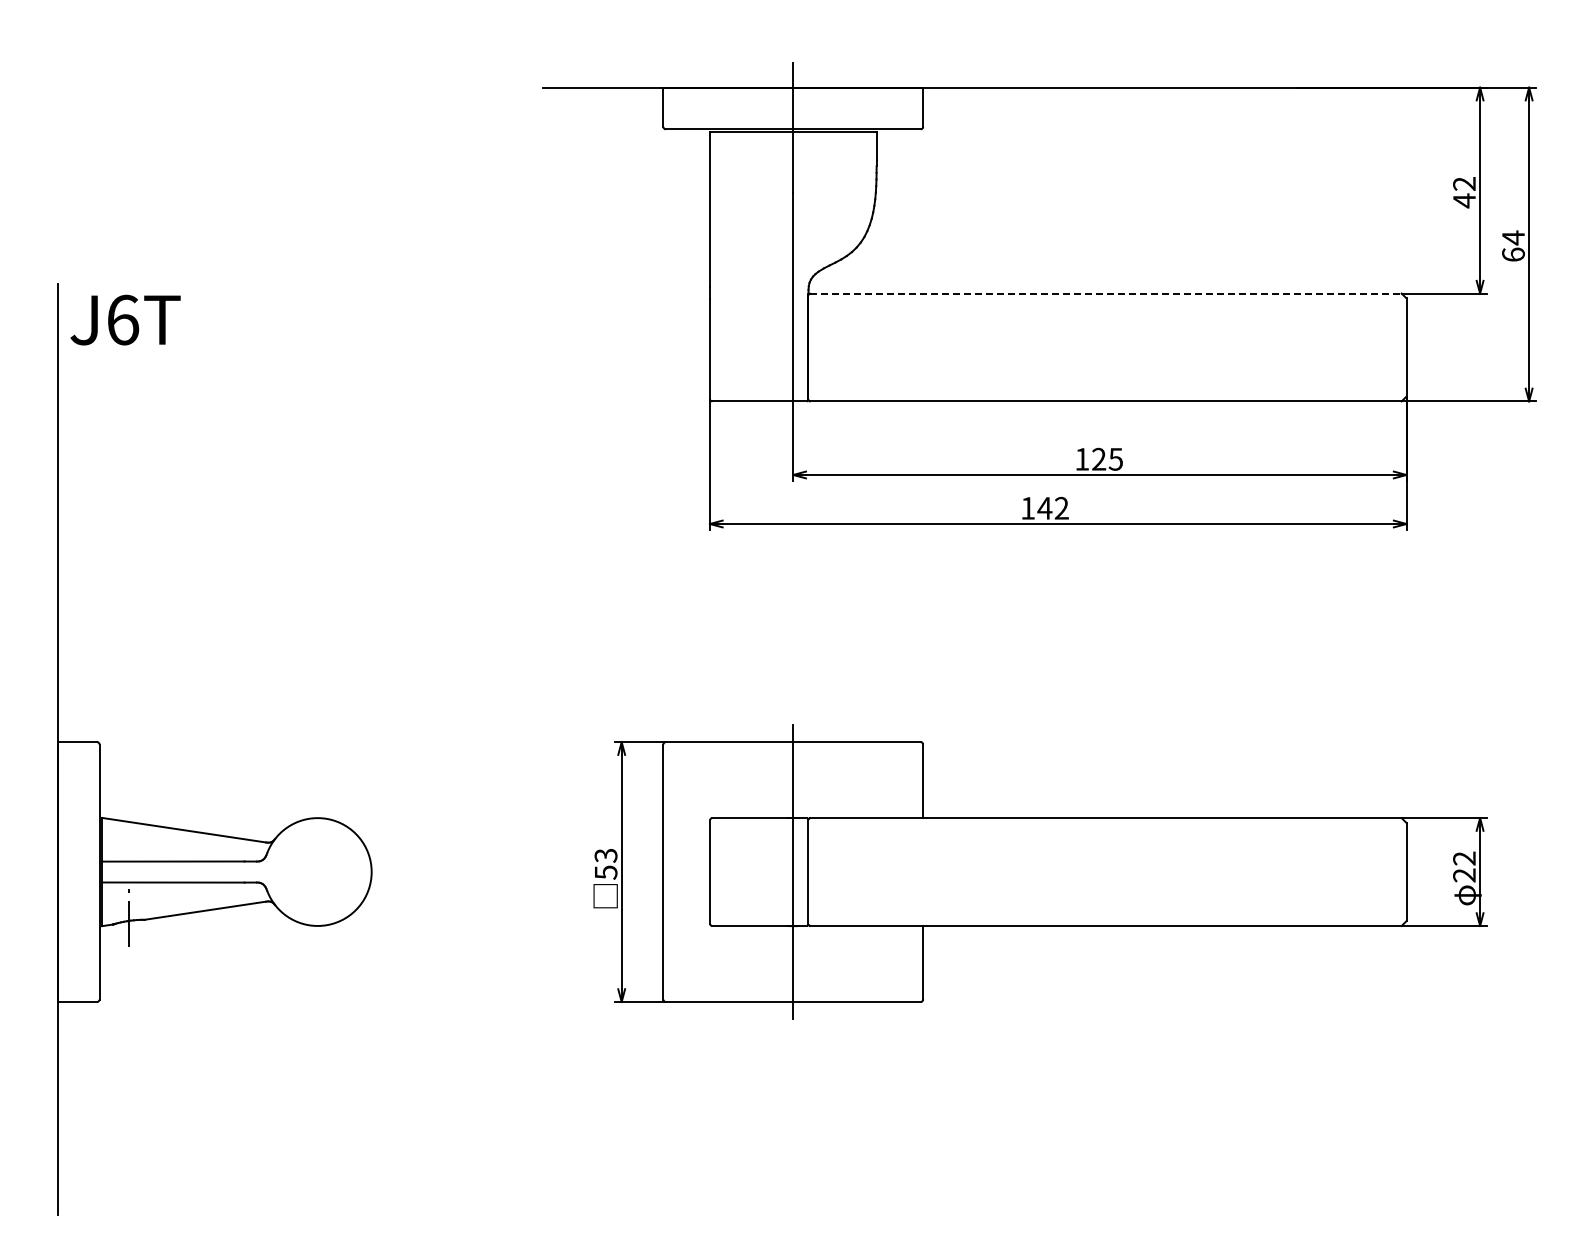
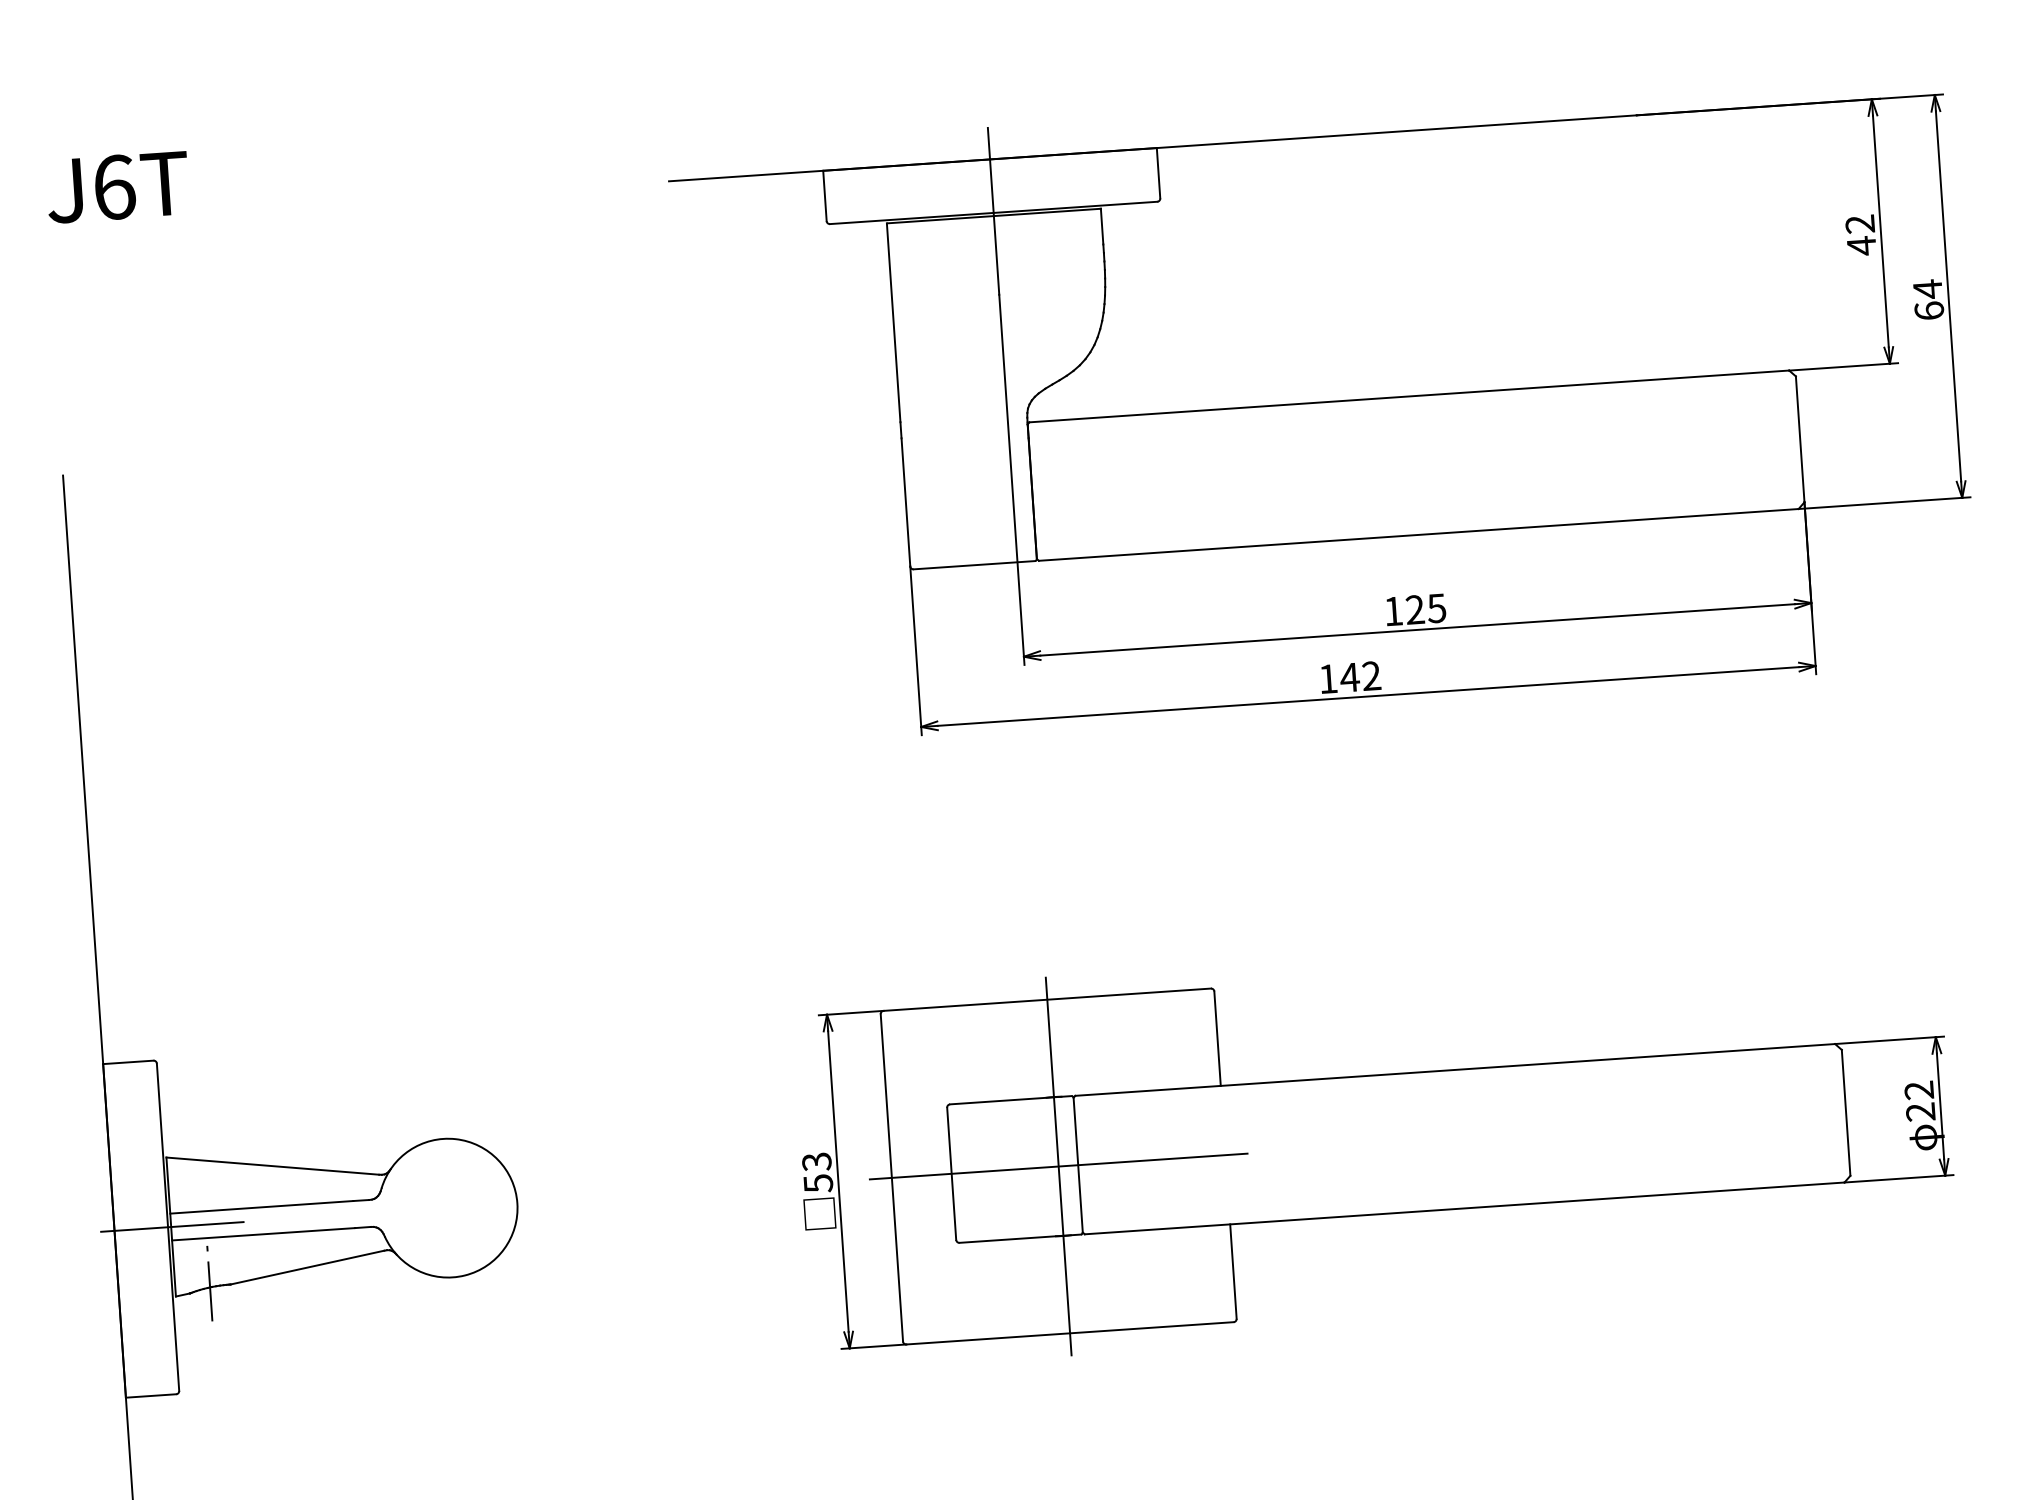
line: (1105, 293) -> (1408, 396), dashed -> solid
text: (125, 319) -> (117, 186), moved
line: (102, 872) -> (171, 1227), added
line: (793, 872) -> (1058, 1167), added

